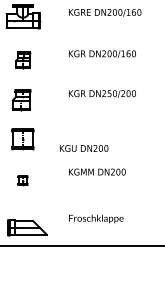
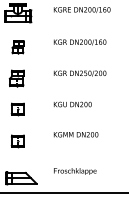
part: (22, 139) -> (17, 109), size x0.71
text: (84, 148) -> (73, 104), moved
part: (22, 180) -> (17, 141), size x1.67

